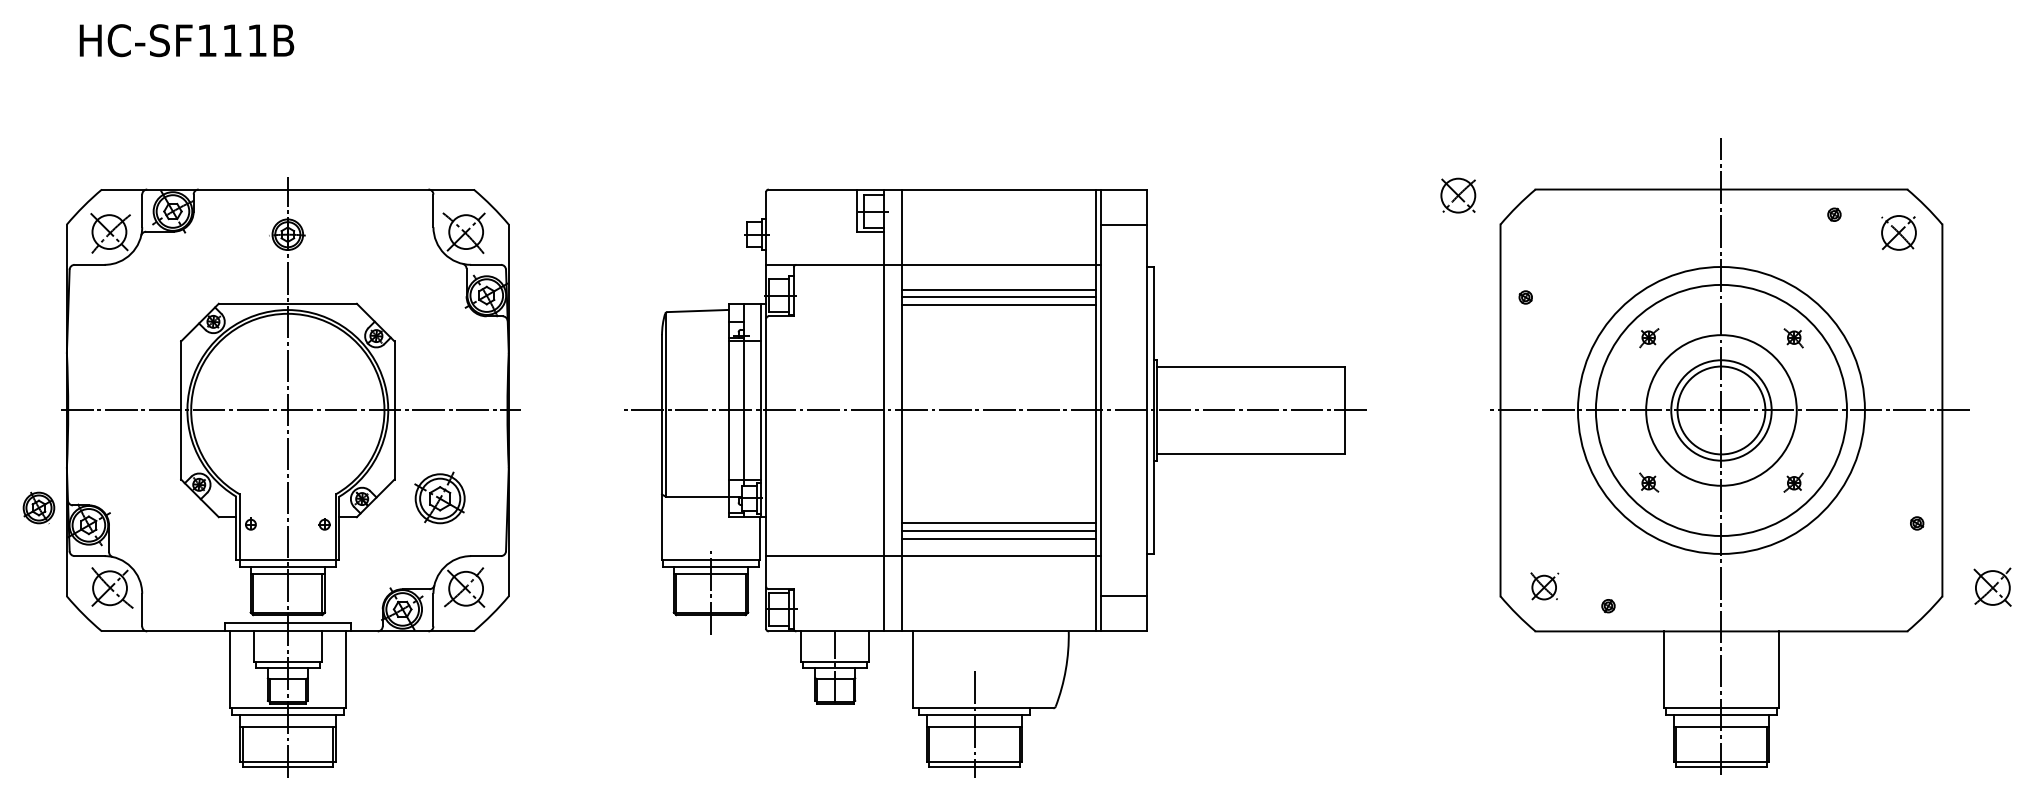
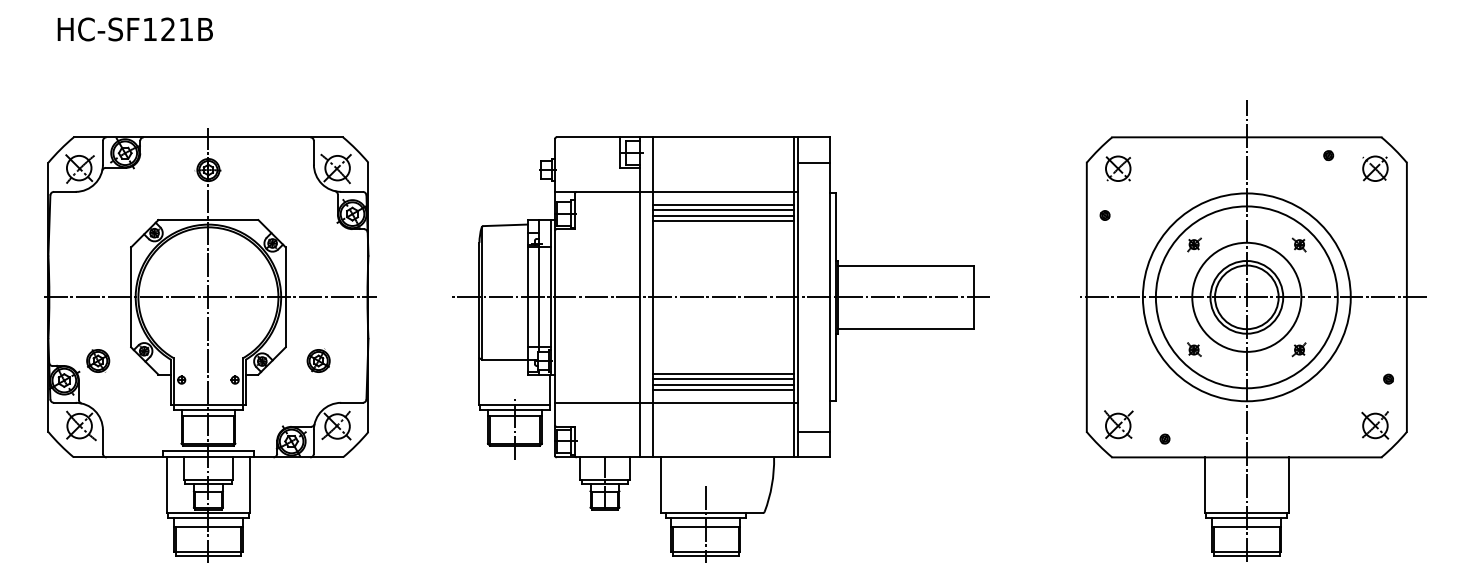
text: (231, 39) -> (167, 28), HC-SF111B -> HC-SF121B
part: (1458, 195) -> (1118, 168), moved
line: (998, 282) -> (723, 204), added
part: (439, 497) -> (318, 360), size x0.62
part: (39, 507) -> (98, 360), moved
line: (998, 515) -> (723, 373), added
part: (1544, 586) -> (1118, 424), size x1.43
part: (1992, 587) -> (1375, 425), moved

